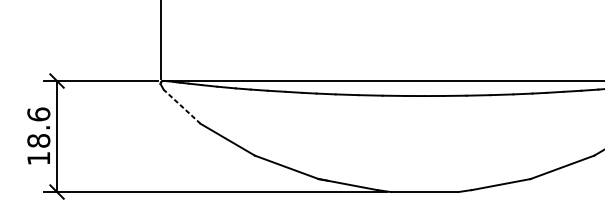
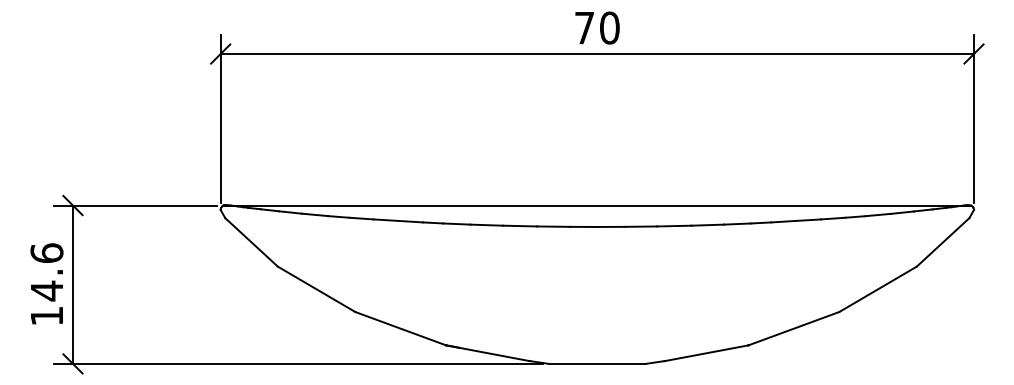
line: (182, 106) -> (251, 242), dashed -> solid
text: (38, 140) -> (46, 290), 18.6 -> 14.6

